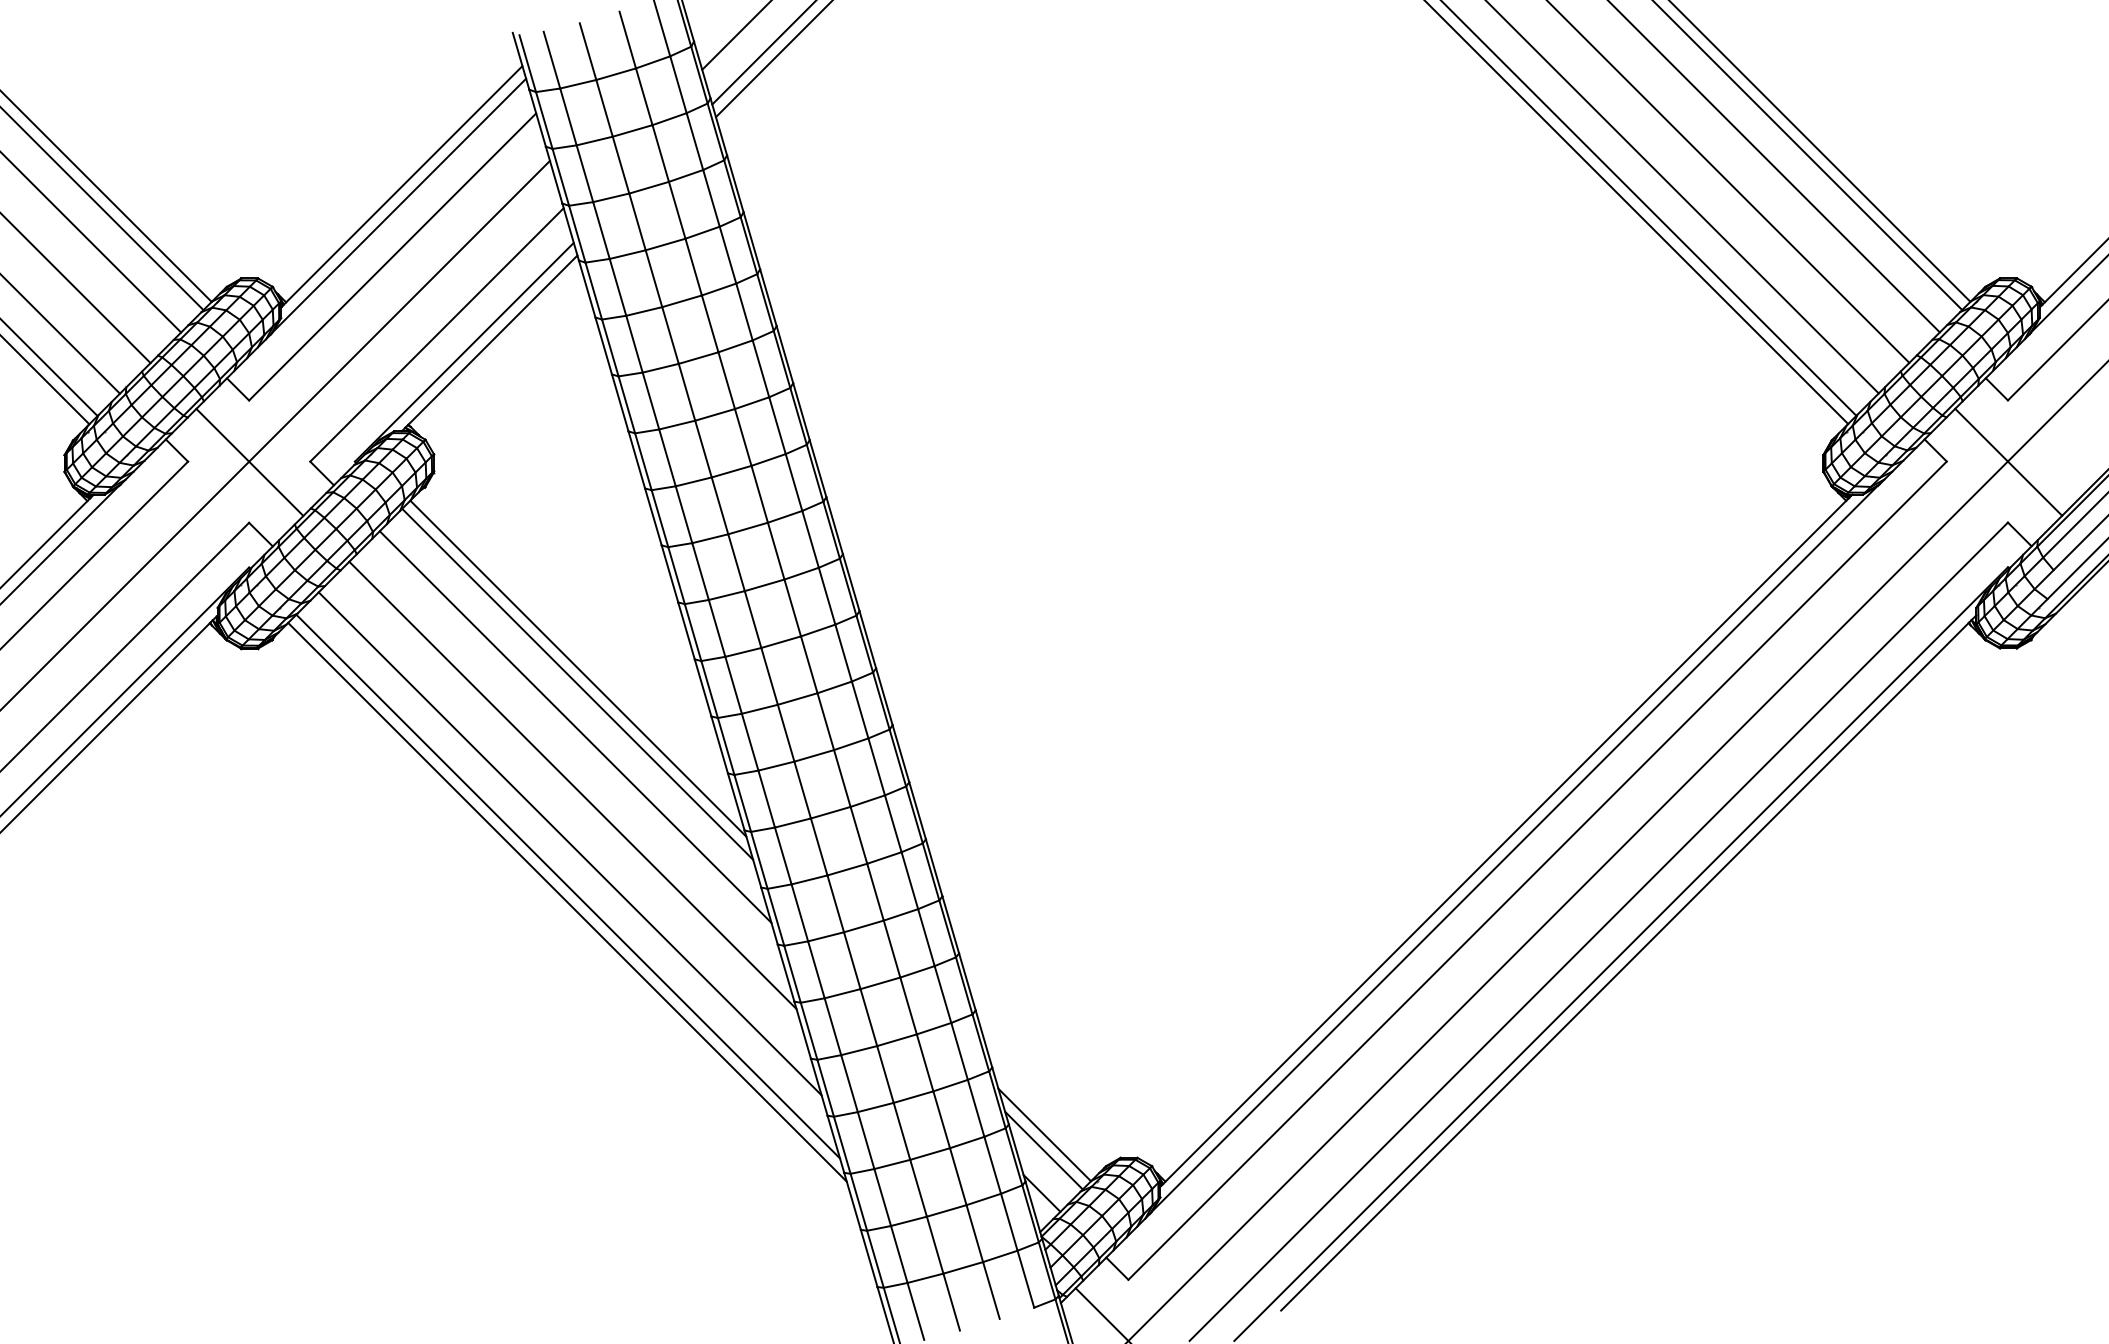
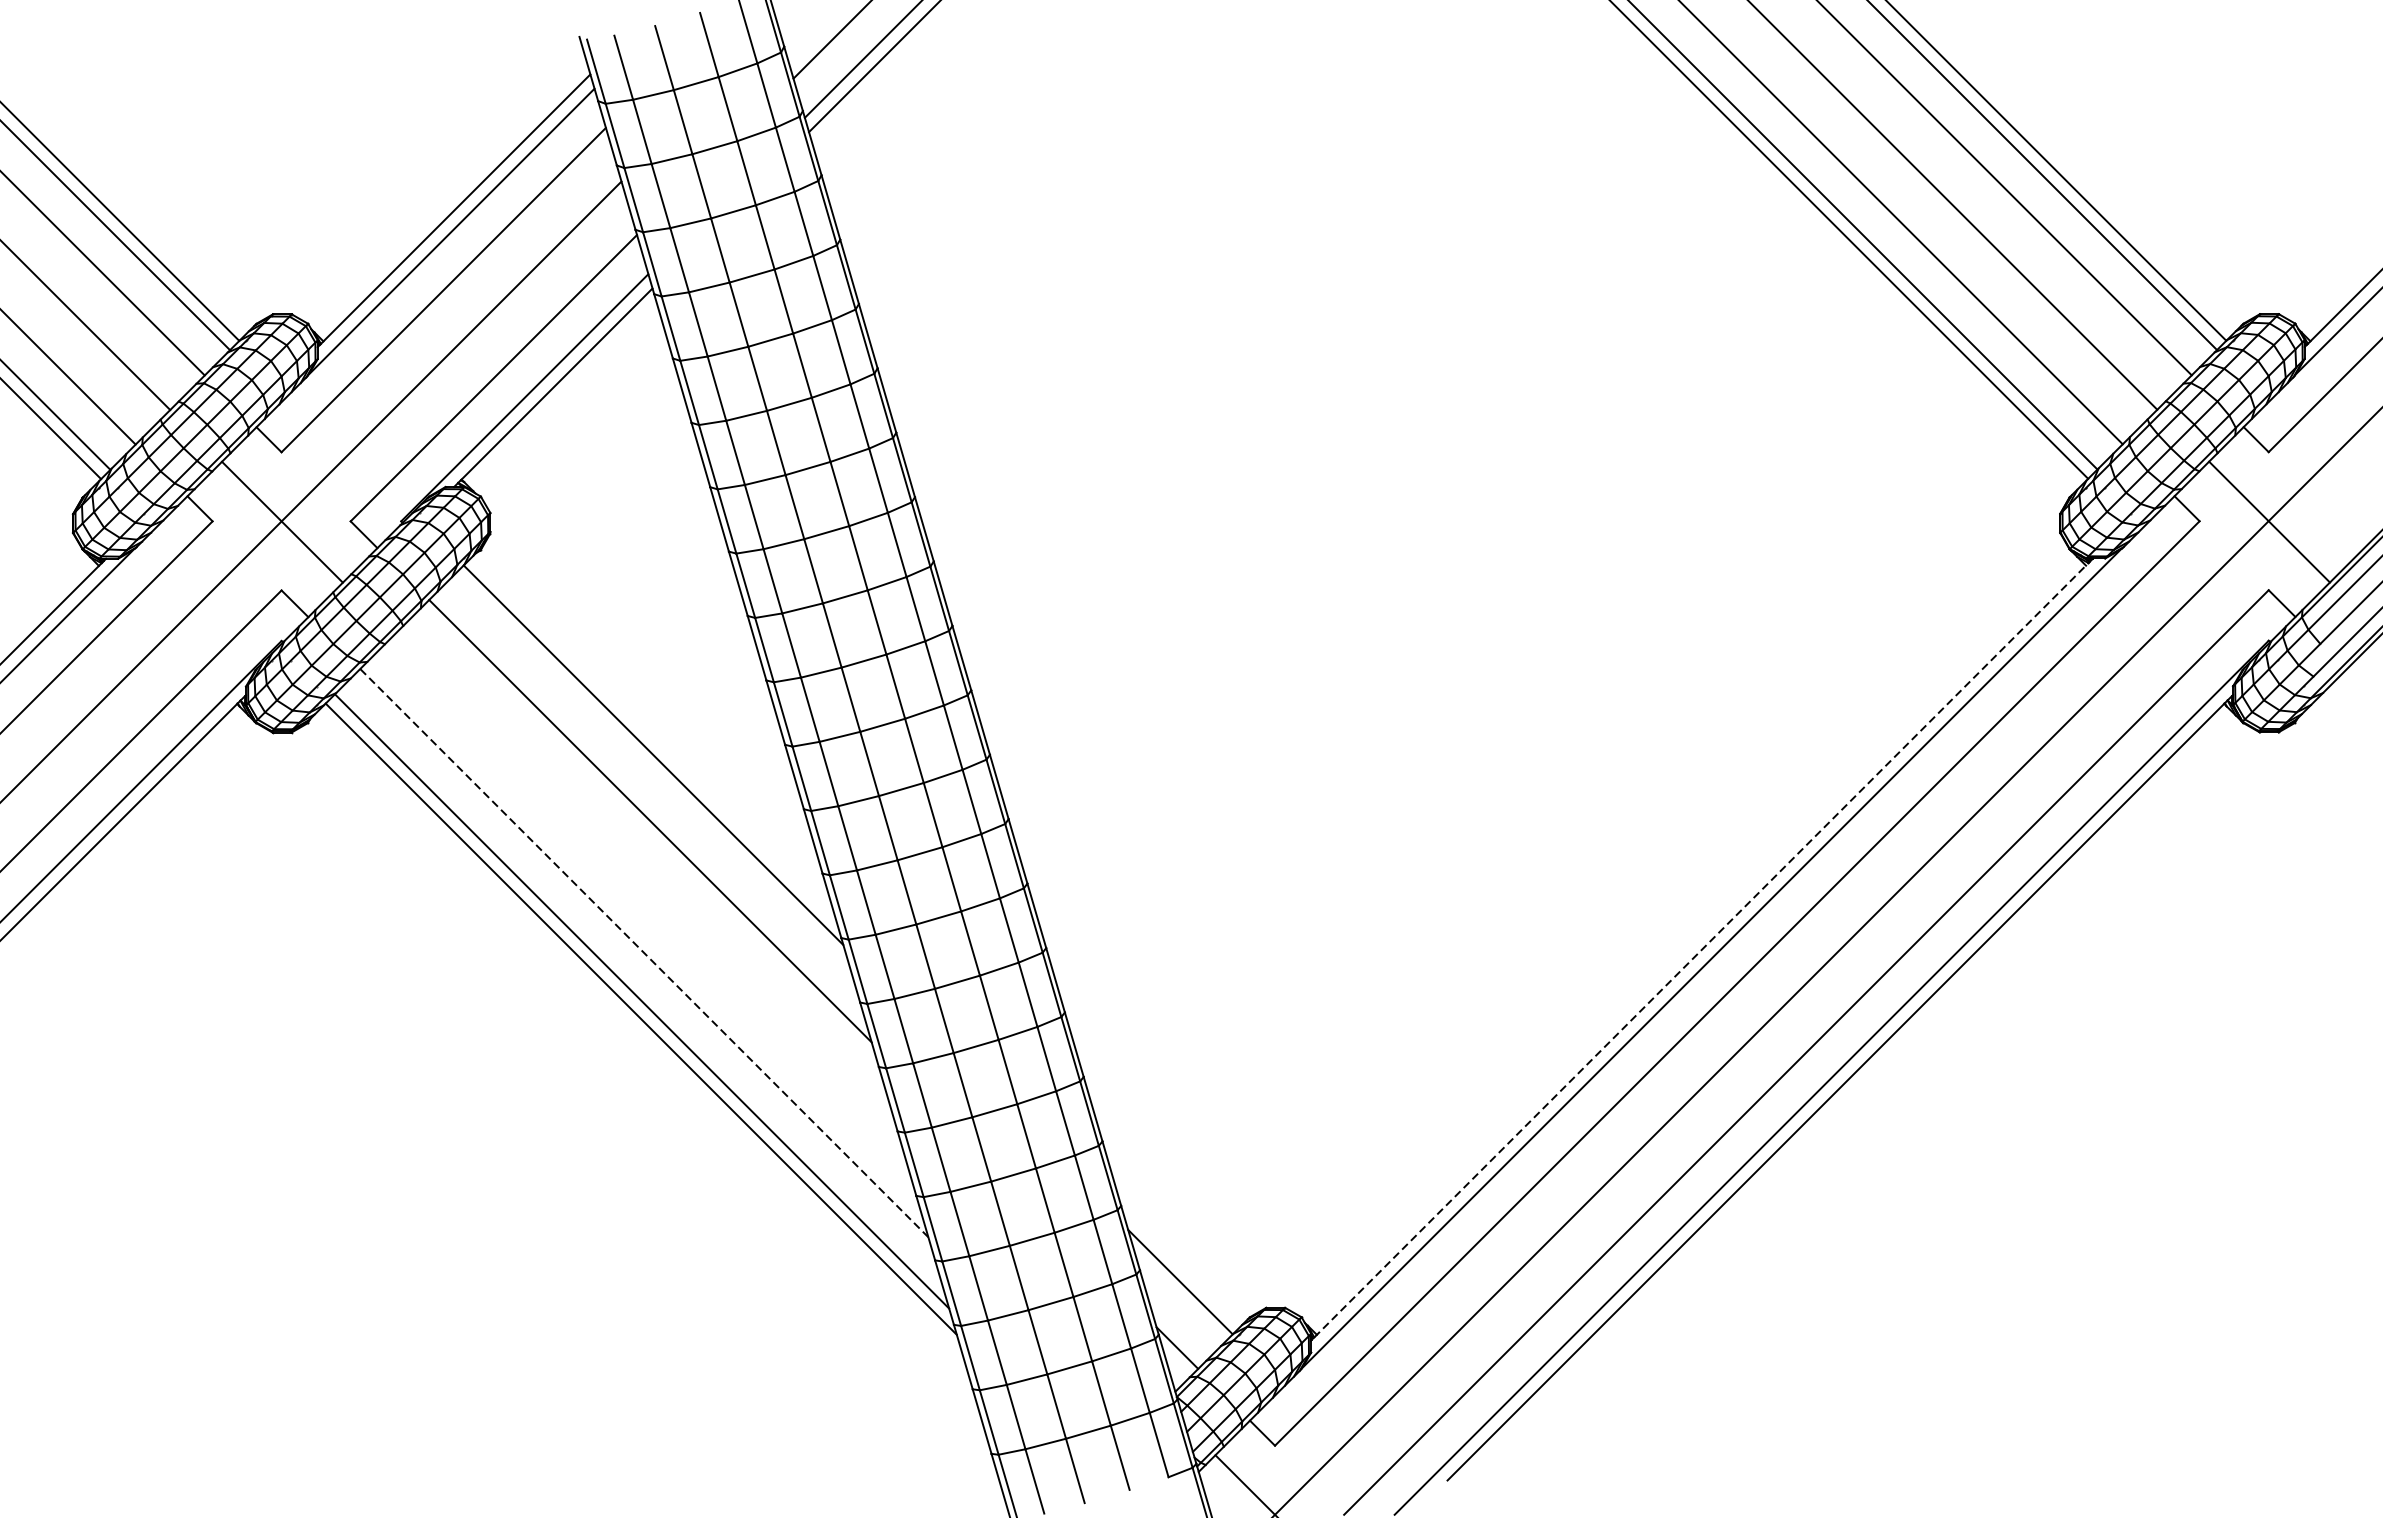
line: (577, 683) -> (652, 771), removed
line: (572, 785) -> (646, 887), removed
line: (1506, 841) -> (1702, 950), solid -> dashed
line: (570, 843) -> (644, 952), solid -> dashed
line: (1043, 1150) -> (1179, 1299), removed

